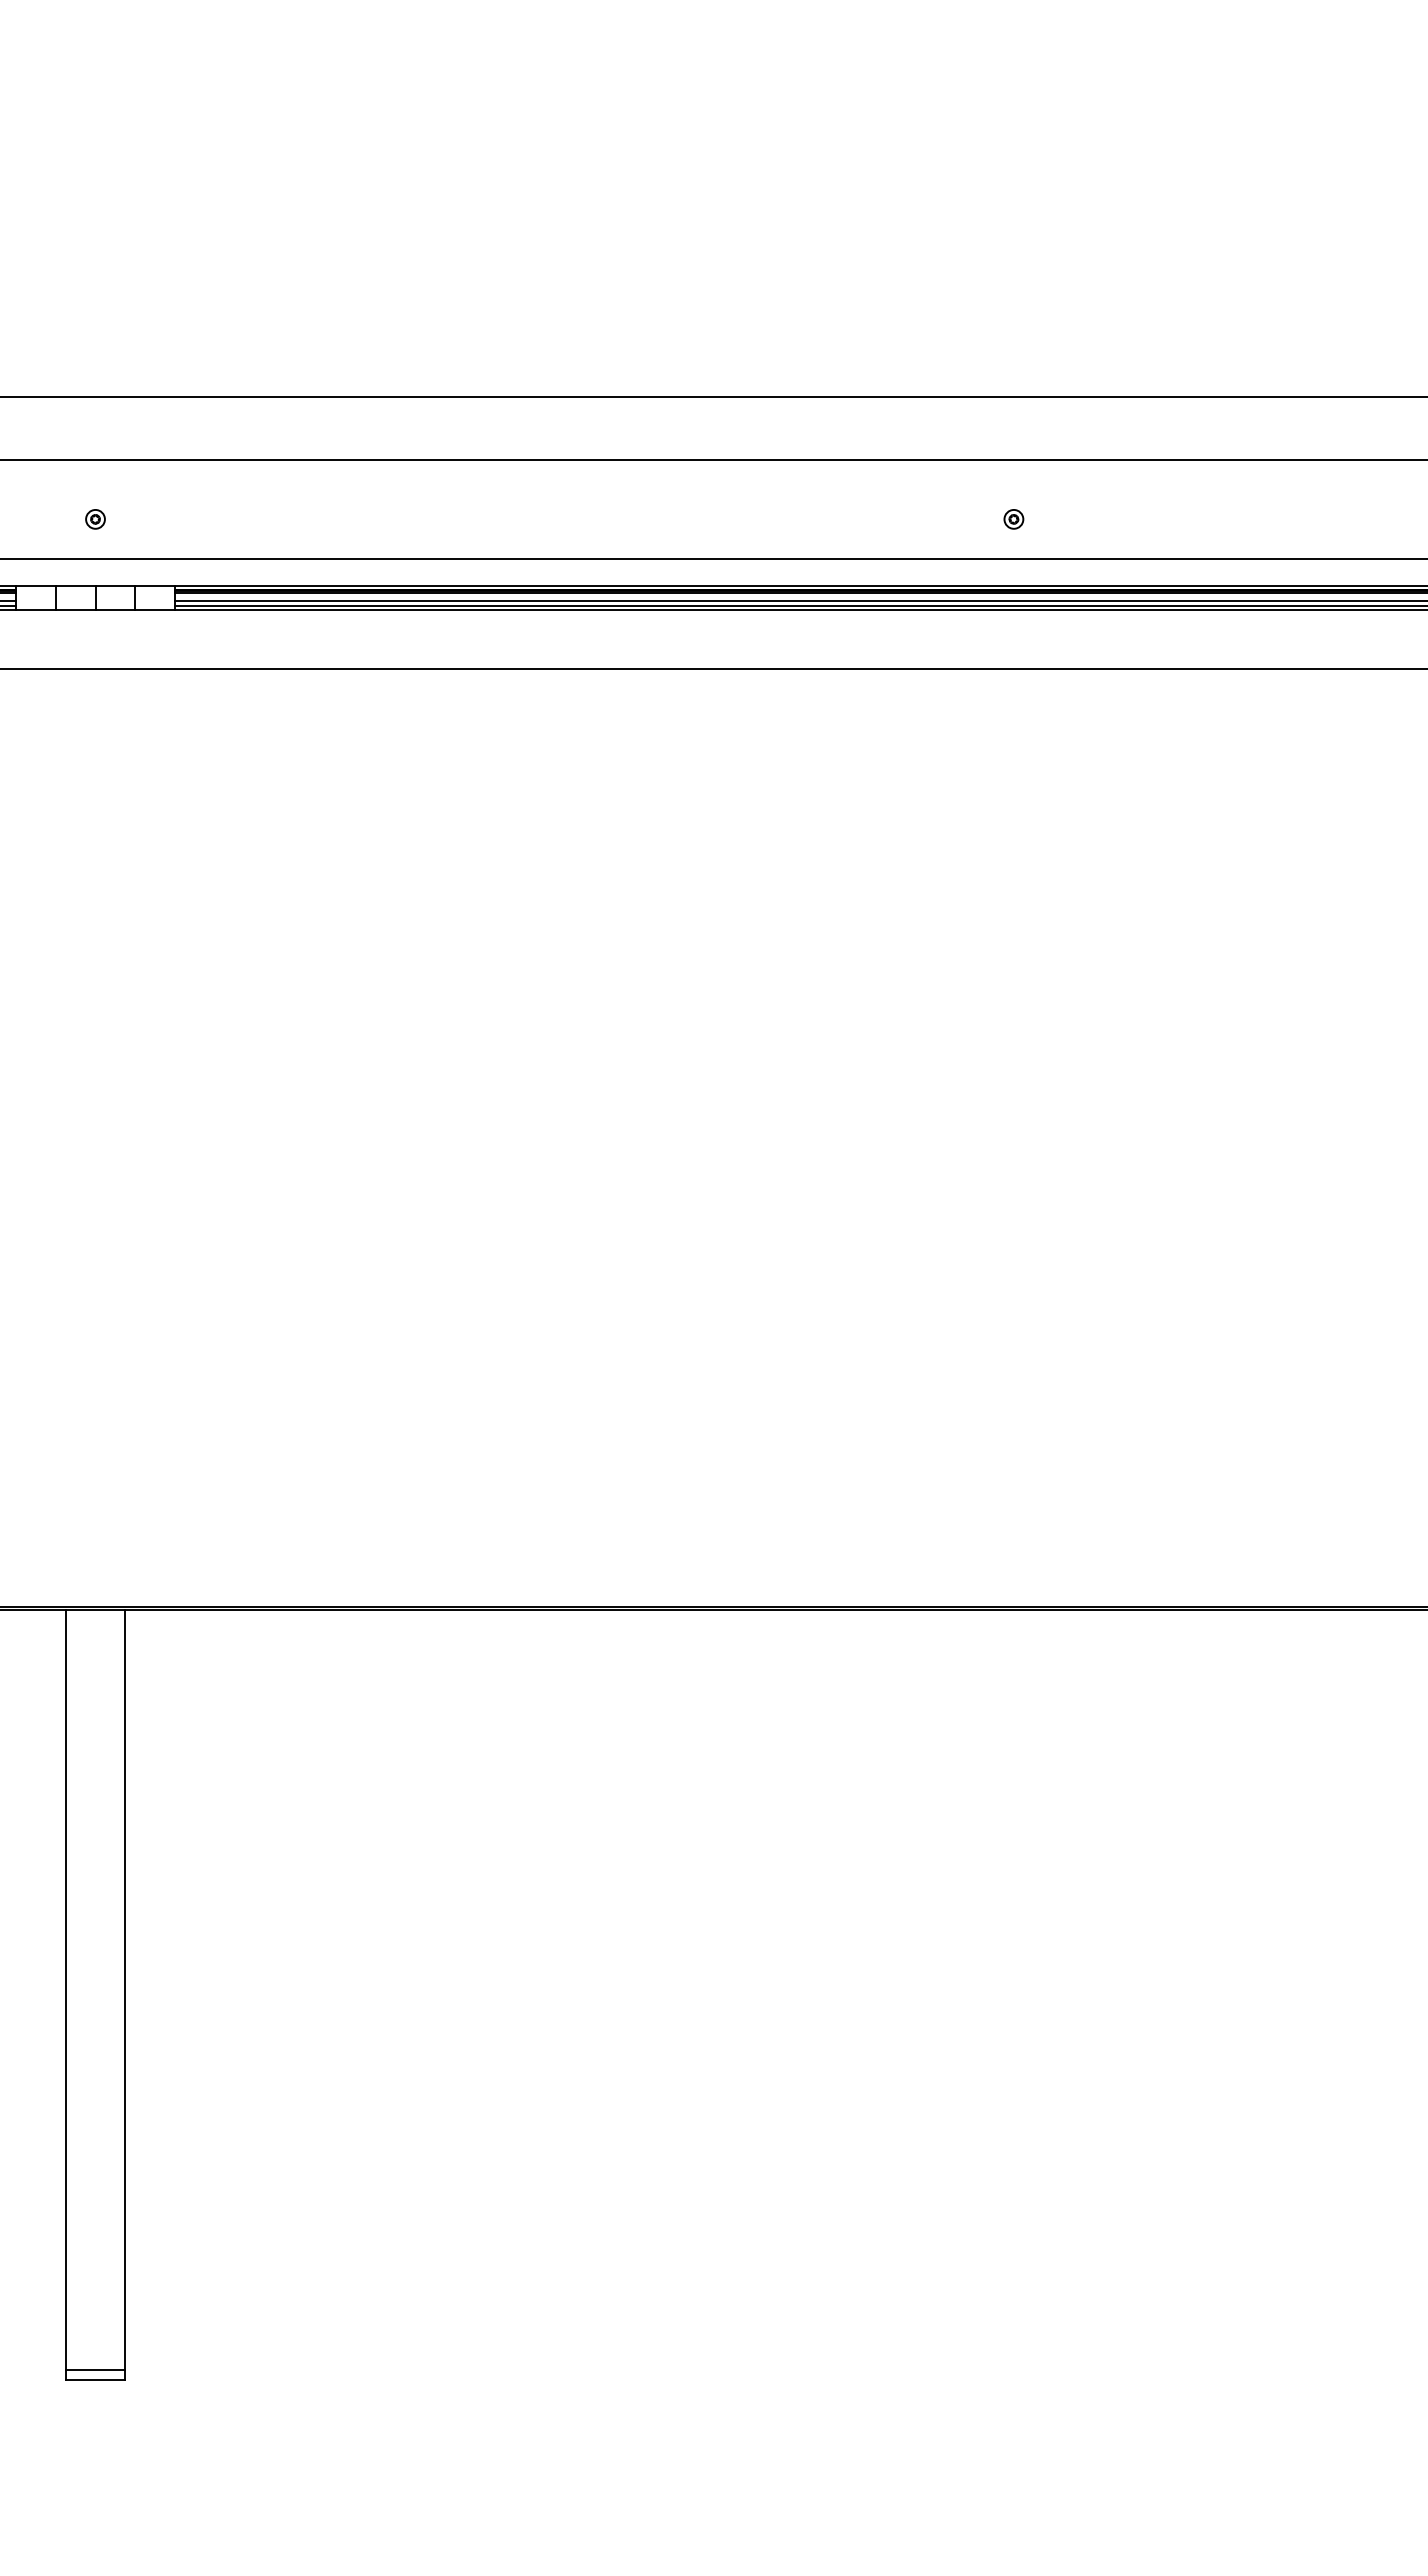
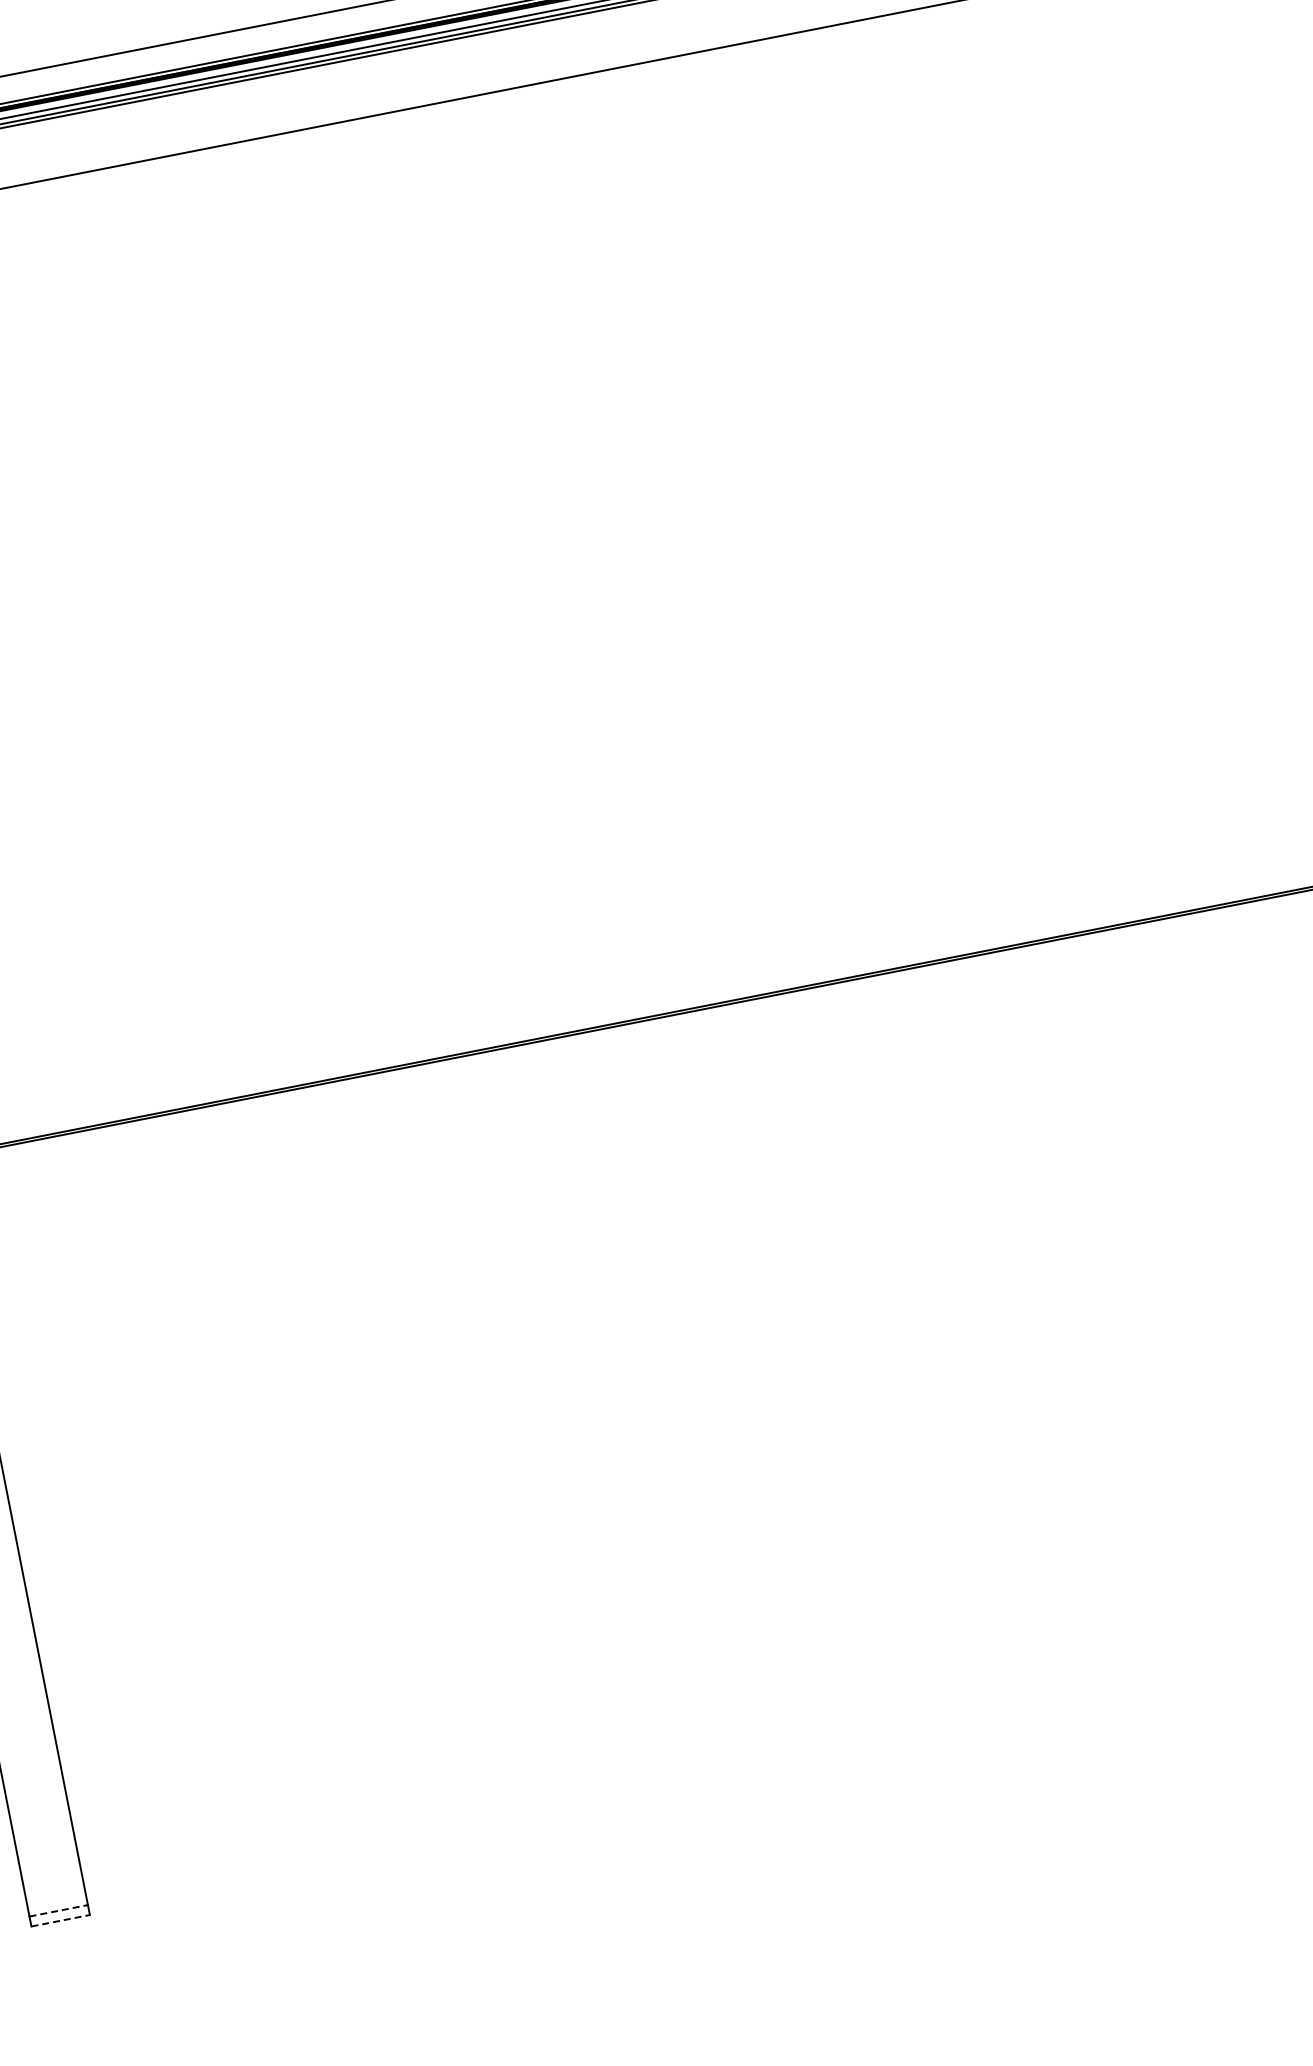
line: (95, 2370) -> (58, 1911), solid -> dashed
line: (95, 2380) -> (60, 1921), solid -> dashed

